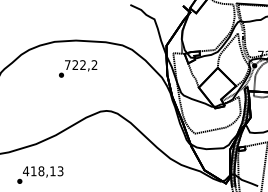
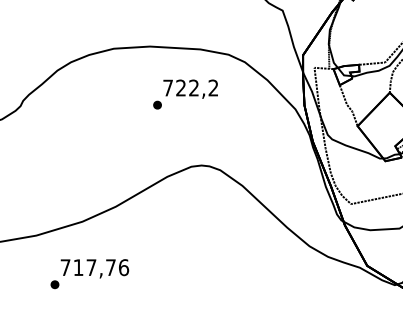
text: (78, 68) -> (186, 93), moved
text: (43, 171) -> (94, 267), 418,13 -> 717,76

